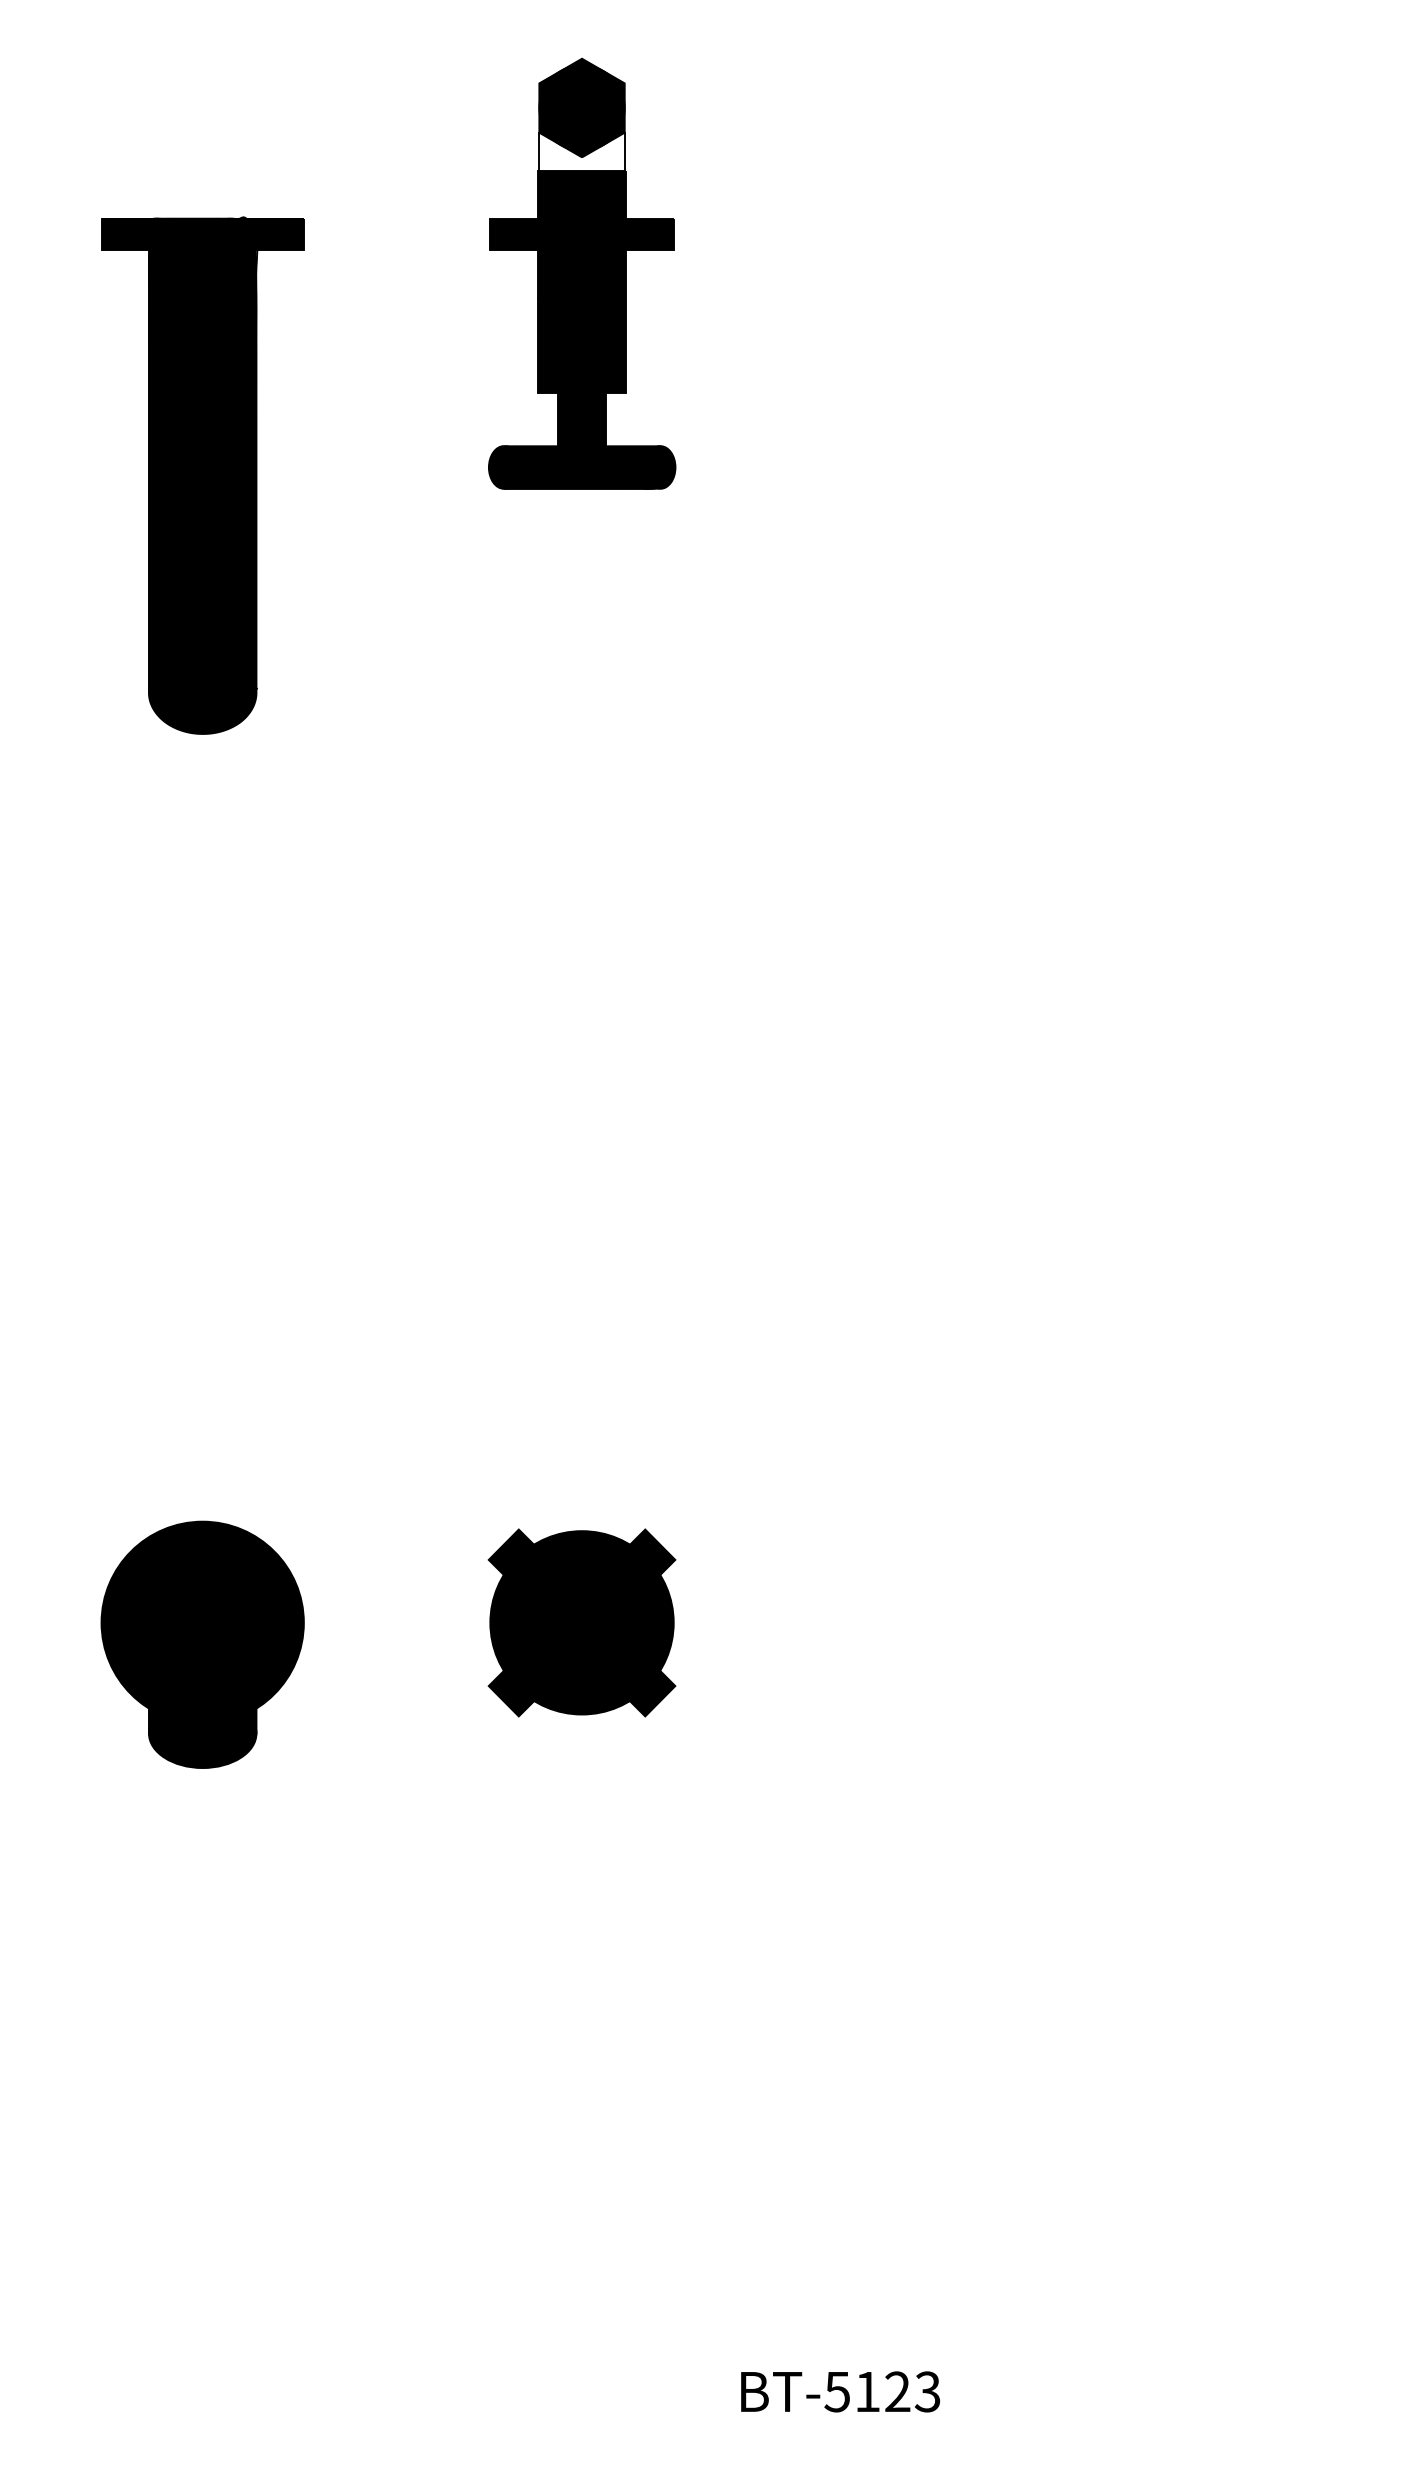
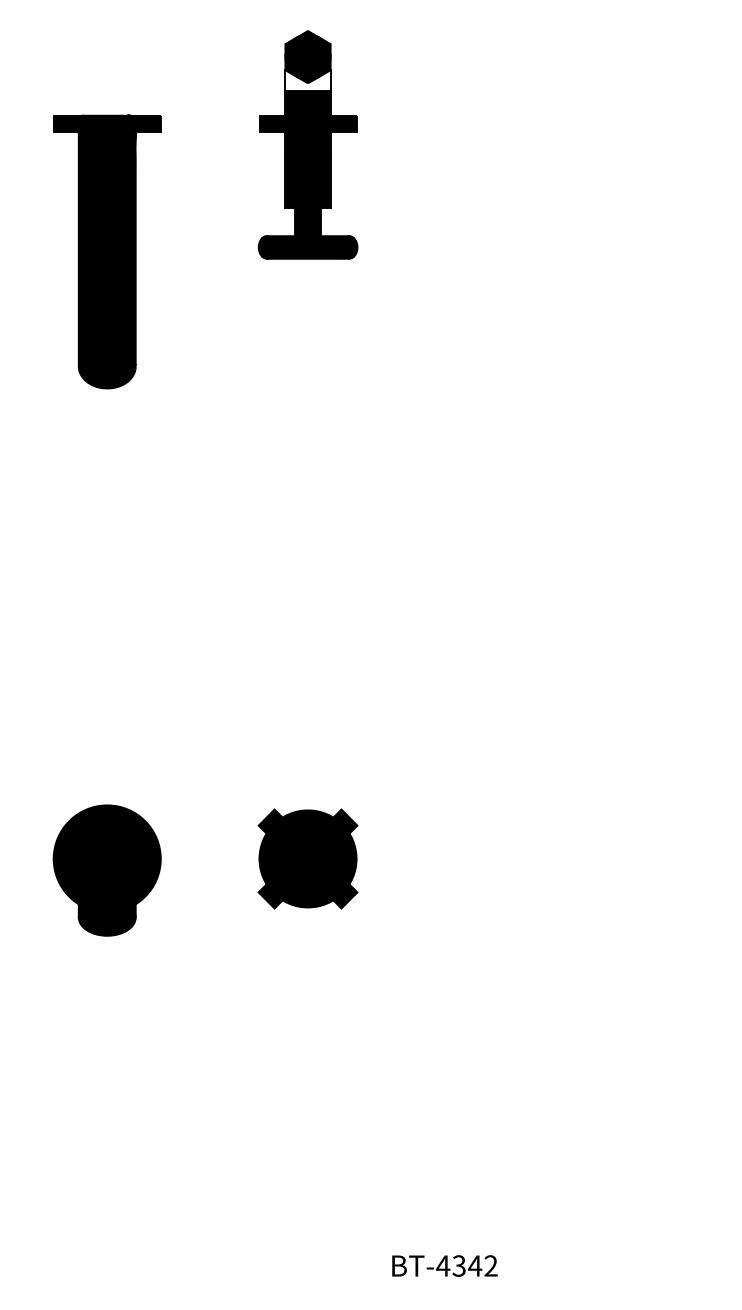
text: (881, 2390) -> (466, 1265), BT-5123 -> BT-4342

